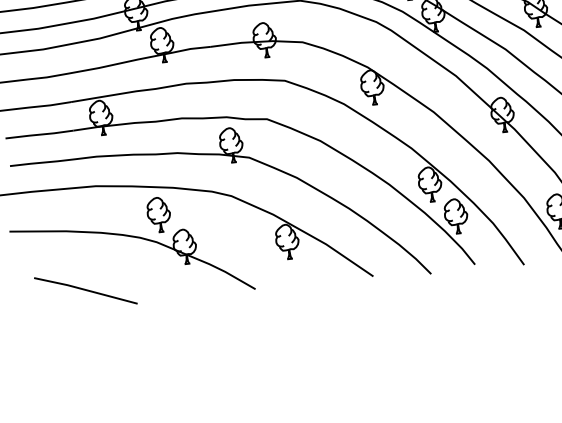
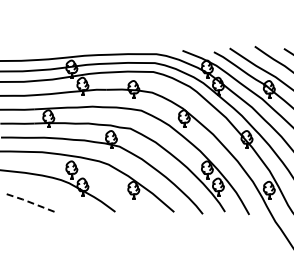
line: (85, 291) -> (31, 203), solid -> dashed

